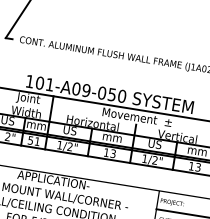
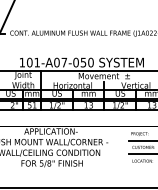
text: (86, 90) -> (64, 62), 101-A09-050 -> 101-A07-050

